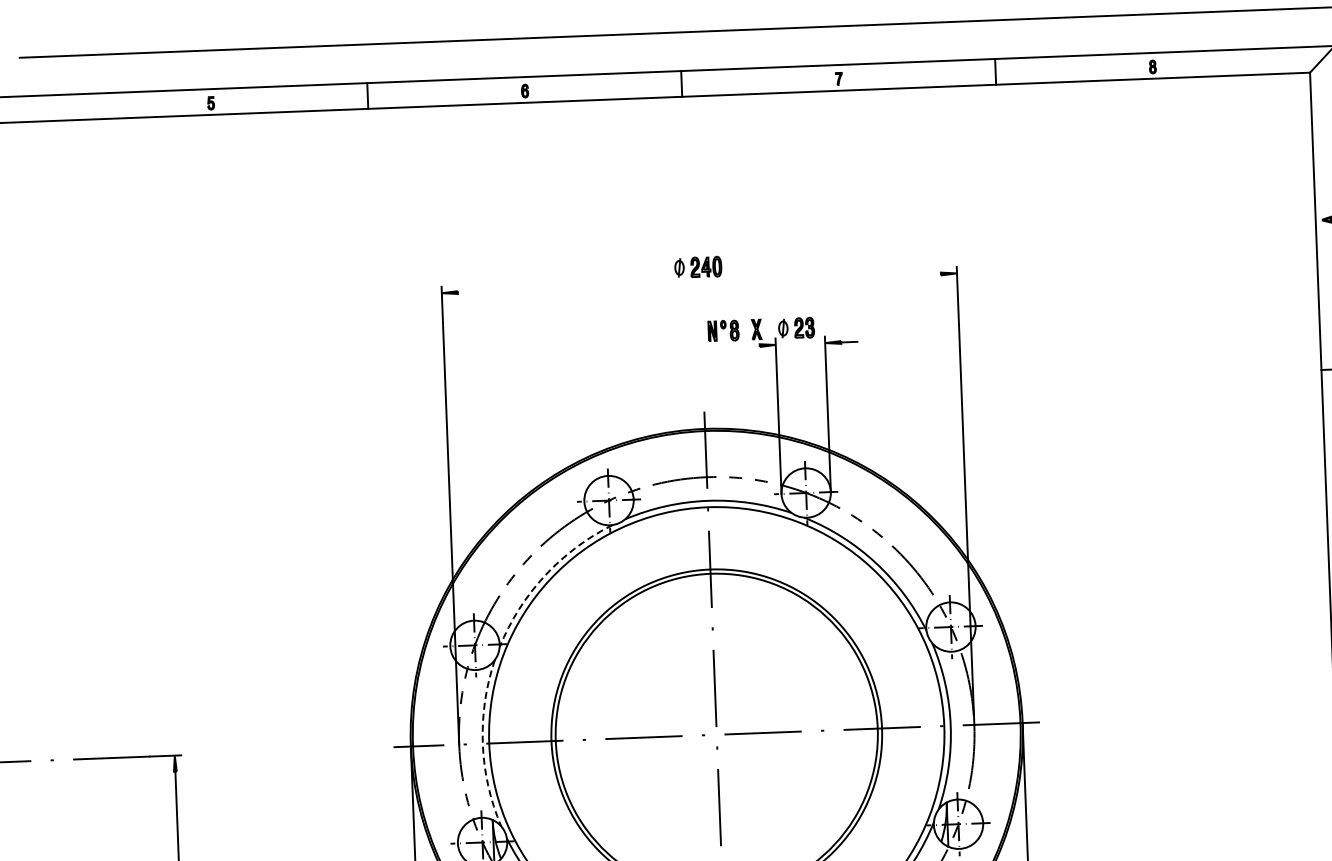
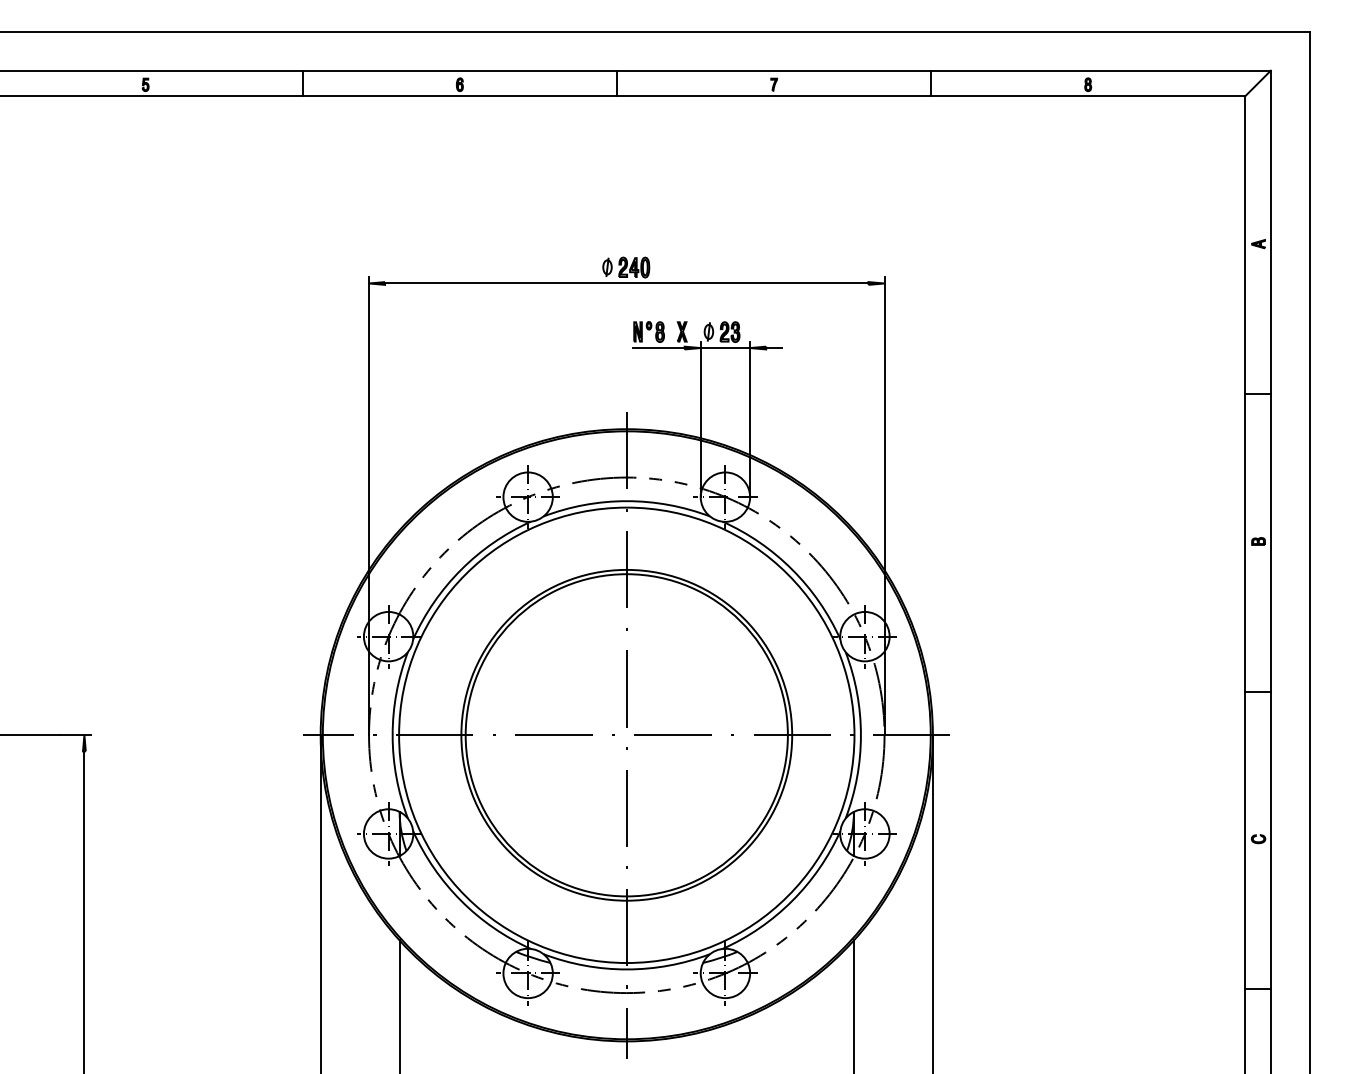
line: (699, 283) -> (626, 283), added
line: (800, 344) -> (725, 348), added
line: (733, 347) -> (658, 348), added
arc: (545, 575) -> (461, 569), dashed -> solid
arc: (482, 743) -> (392, 735), dashed -> solid

